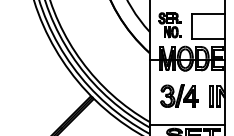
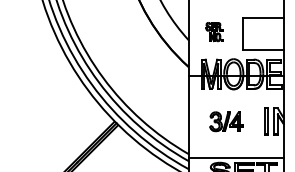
part: (170, 24) -> (214, 31), size x0.6
part: (179, 96) -> (226, 121), size x0.7

